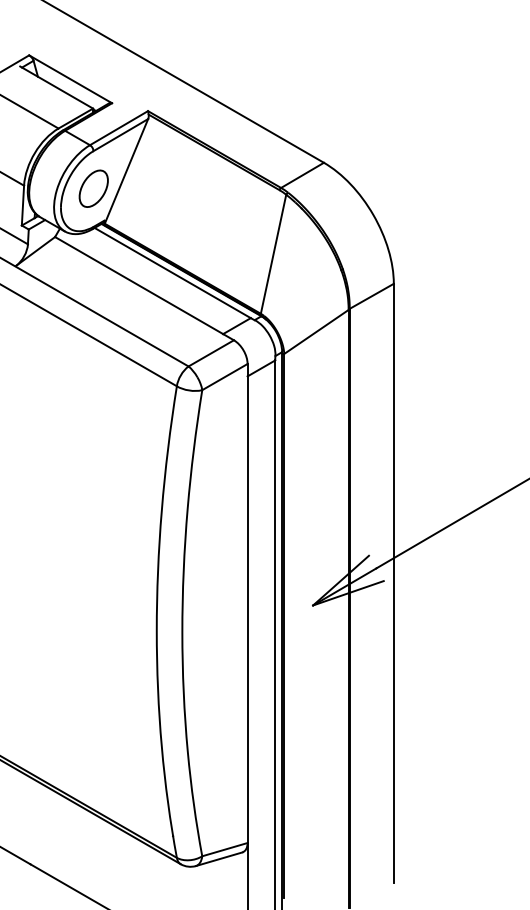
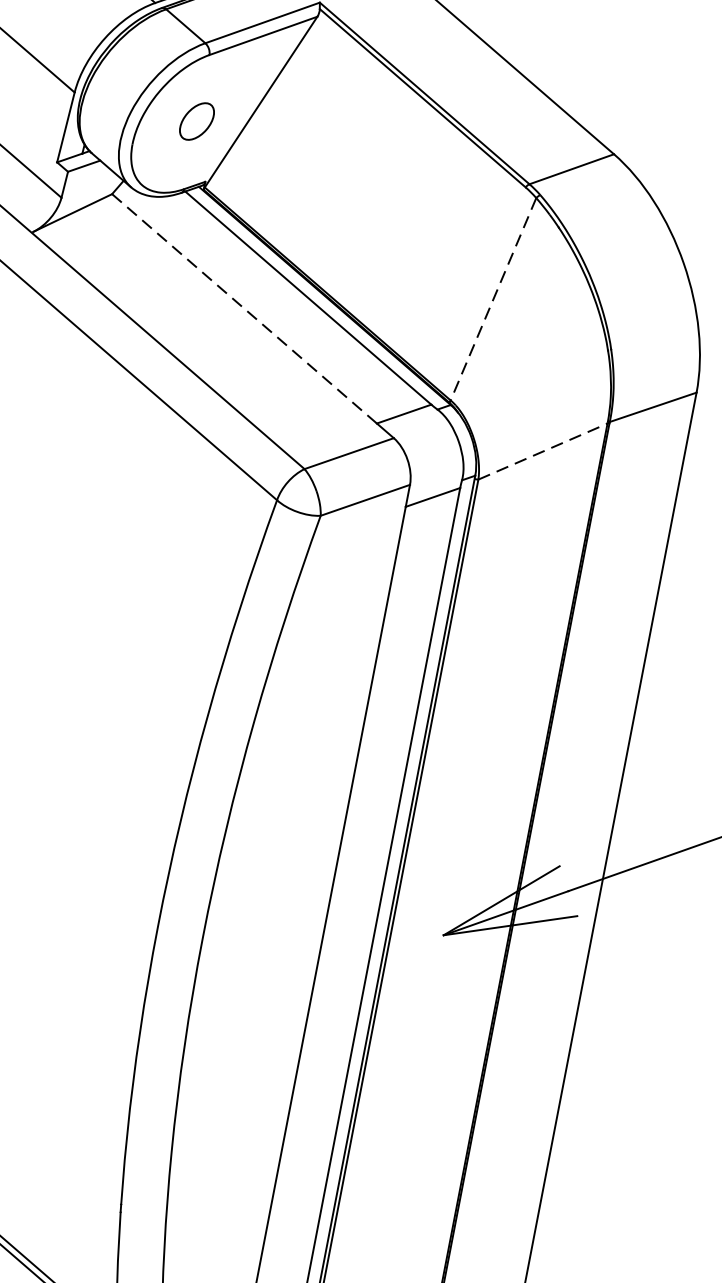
part: (93, 188) -> (196, 121), size x0.6
line: (273, 254) -> (493, 299), solid -> dashed
line: (138, 285) -> (243, 308), solid -> dashed
line: (316, 331) -> (543, 450), solid -> dashed

